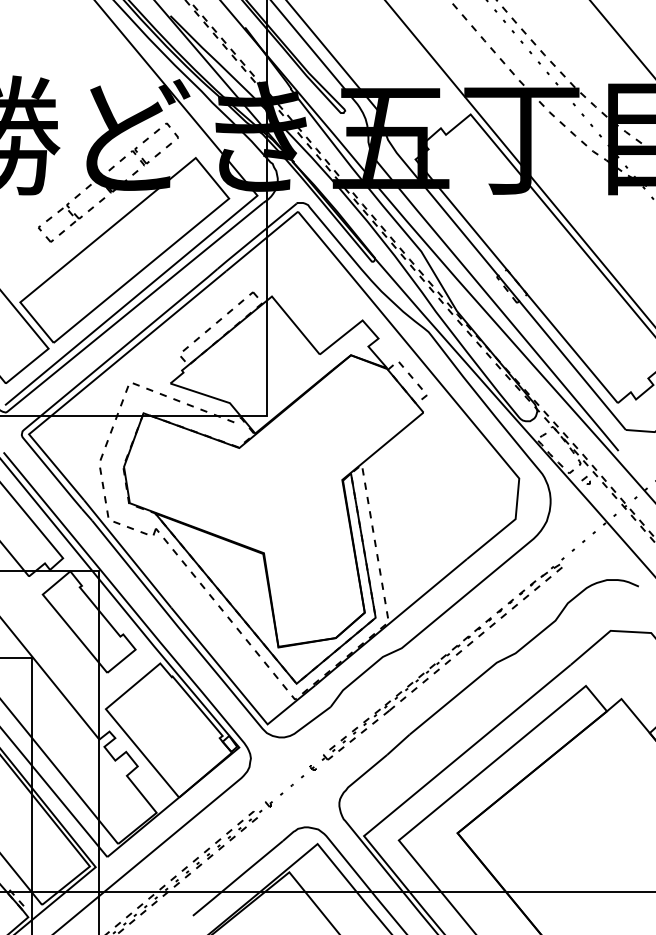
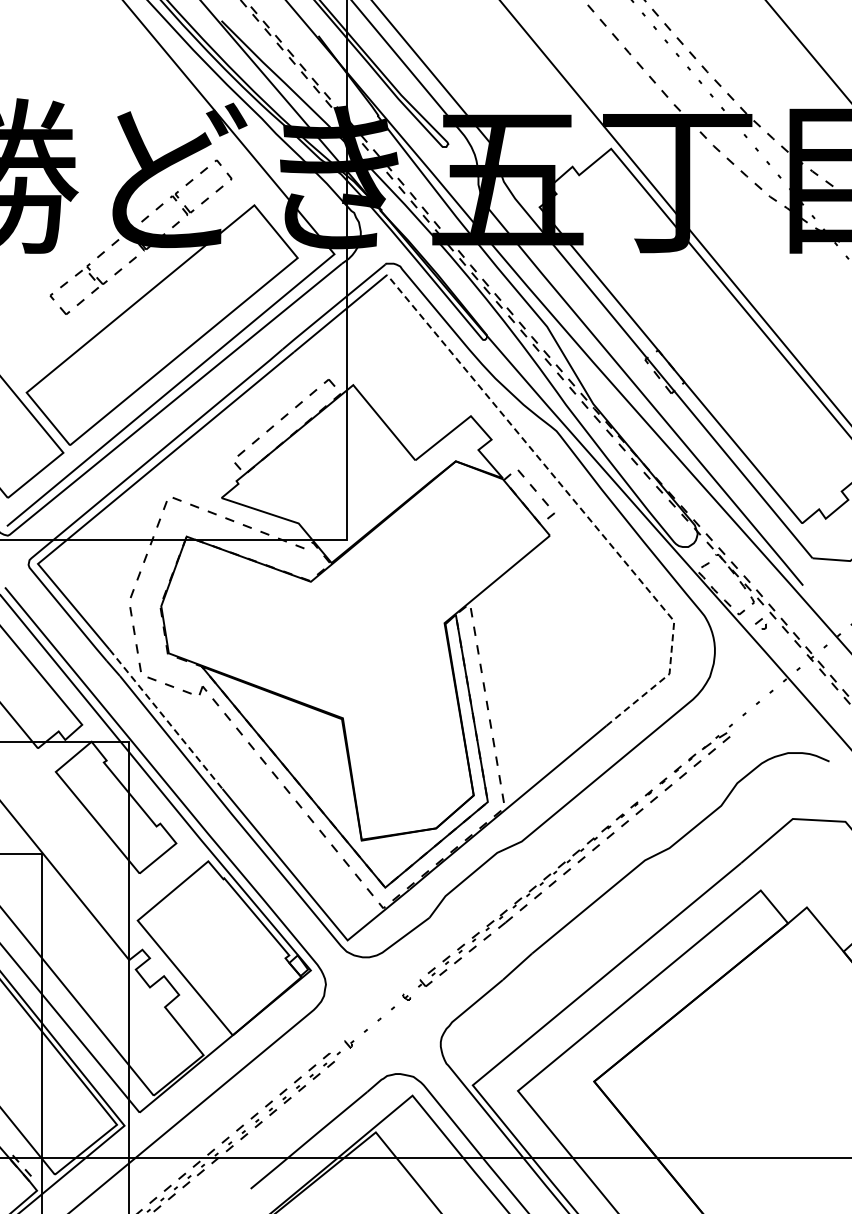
line: (442, 385) -> (574, 500), solid -> dashed
line: (128, 554) -> (166, 719), solid -> dashed

